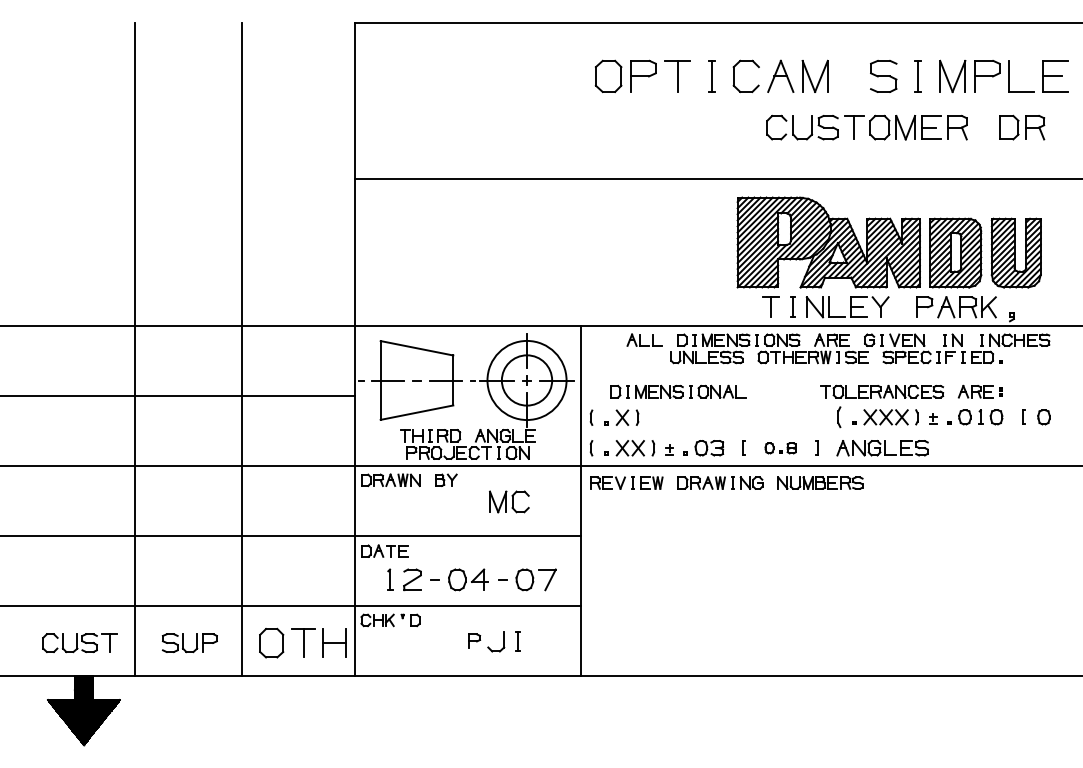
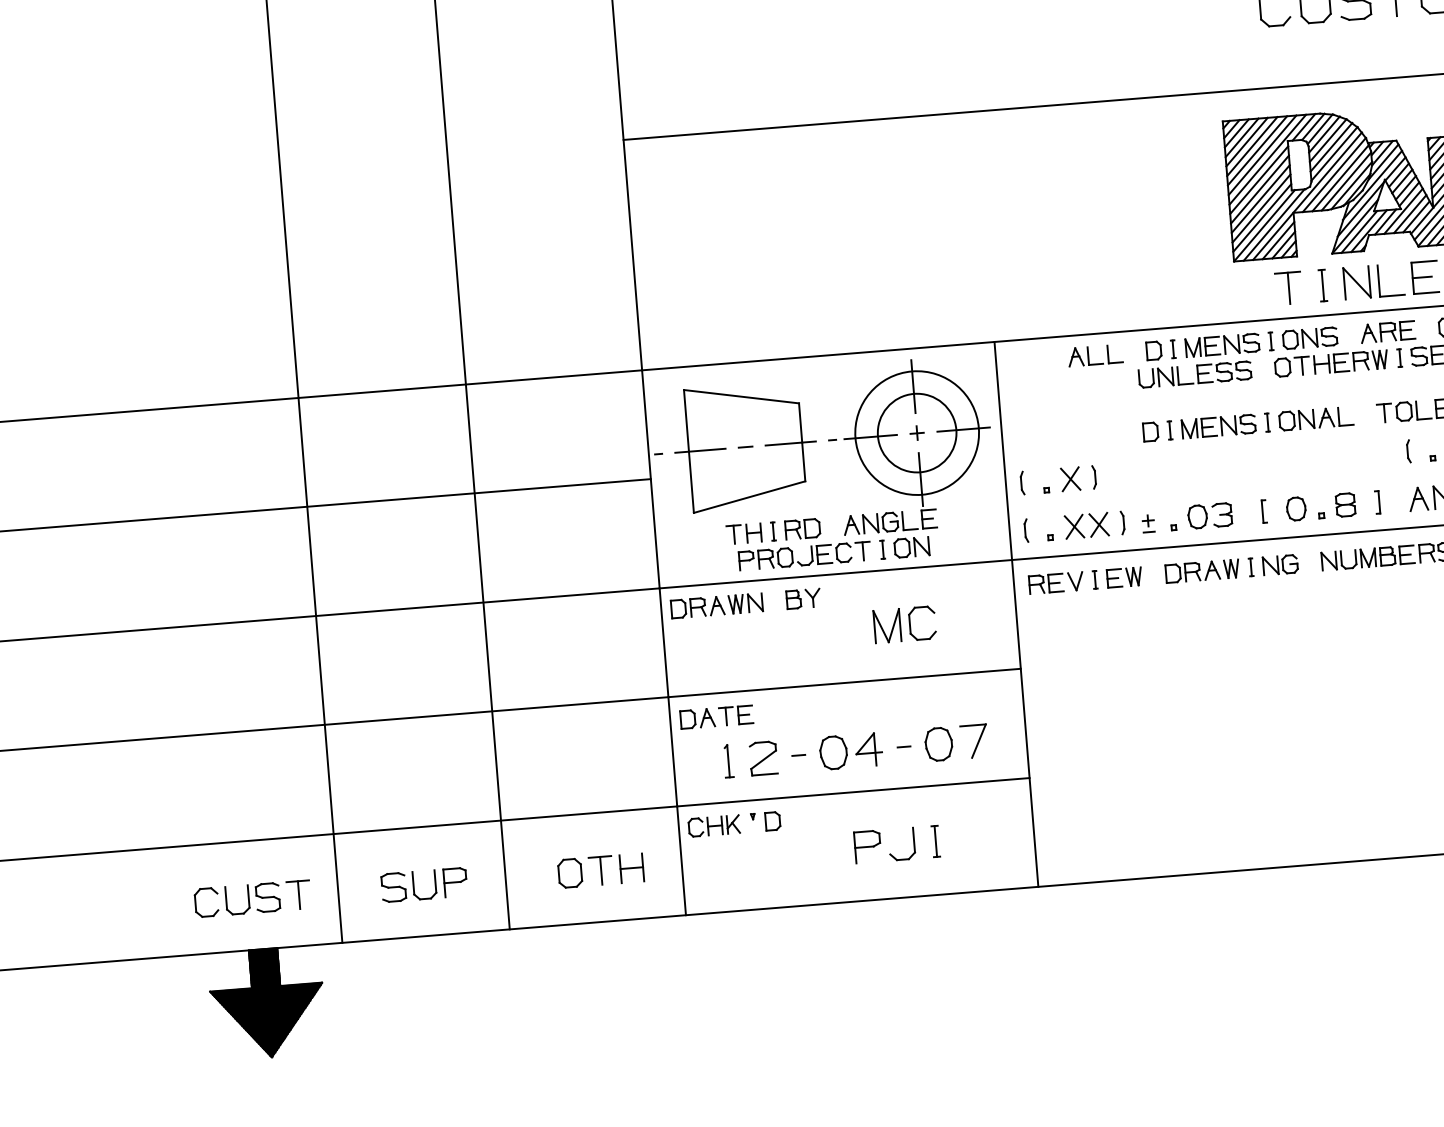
part: (678, 391) -> (1248, 423), moved
part: (838, 417) -> (1407, 451), size x0.71
part: (780, 448) -> (1321, 507), size x1.43
part: (474, 640) -> (867, 845), size x1.43
part: (302, 642) -> (599, 869), size x0.62

